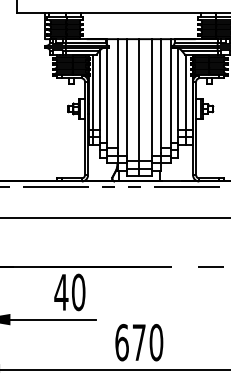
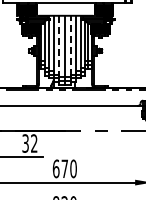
line: (152, 98) -> (71, 45), solid -> dashed
line: (126, 100) -> (58, 46), solid -> dashed
text: (69, 292) -> (29, 143), 40 -> 32

